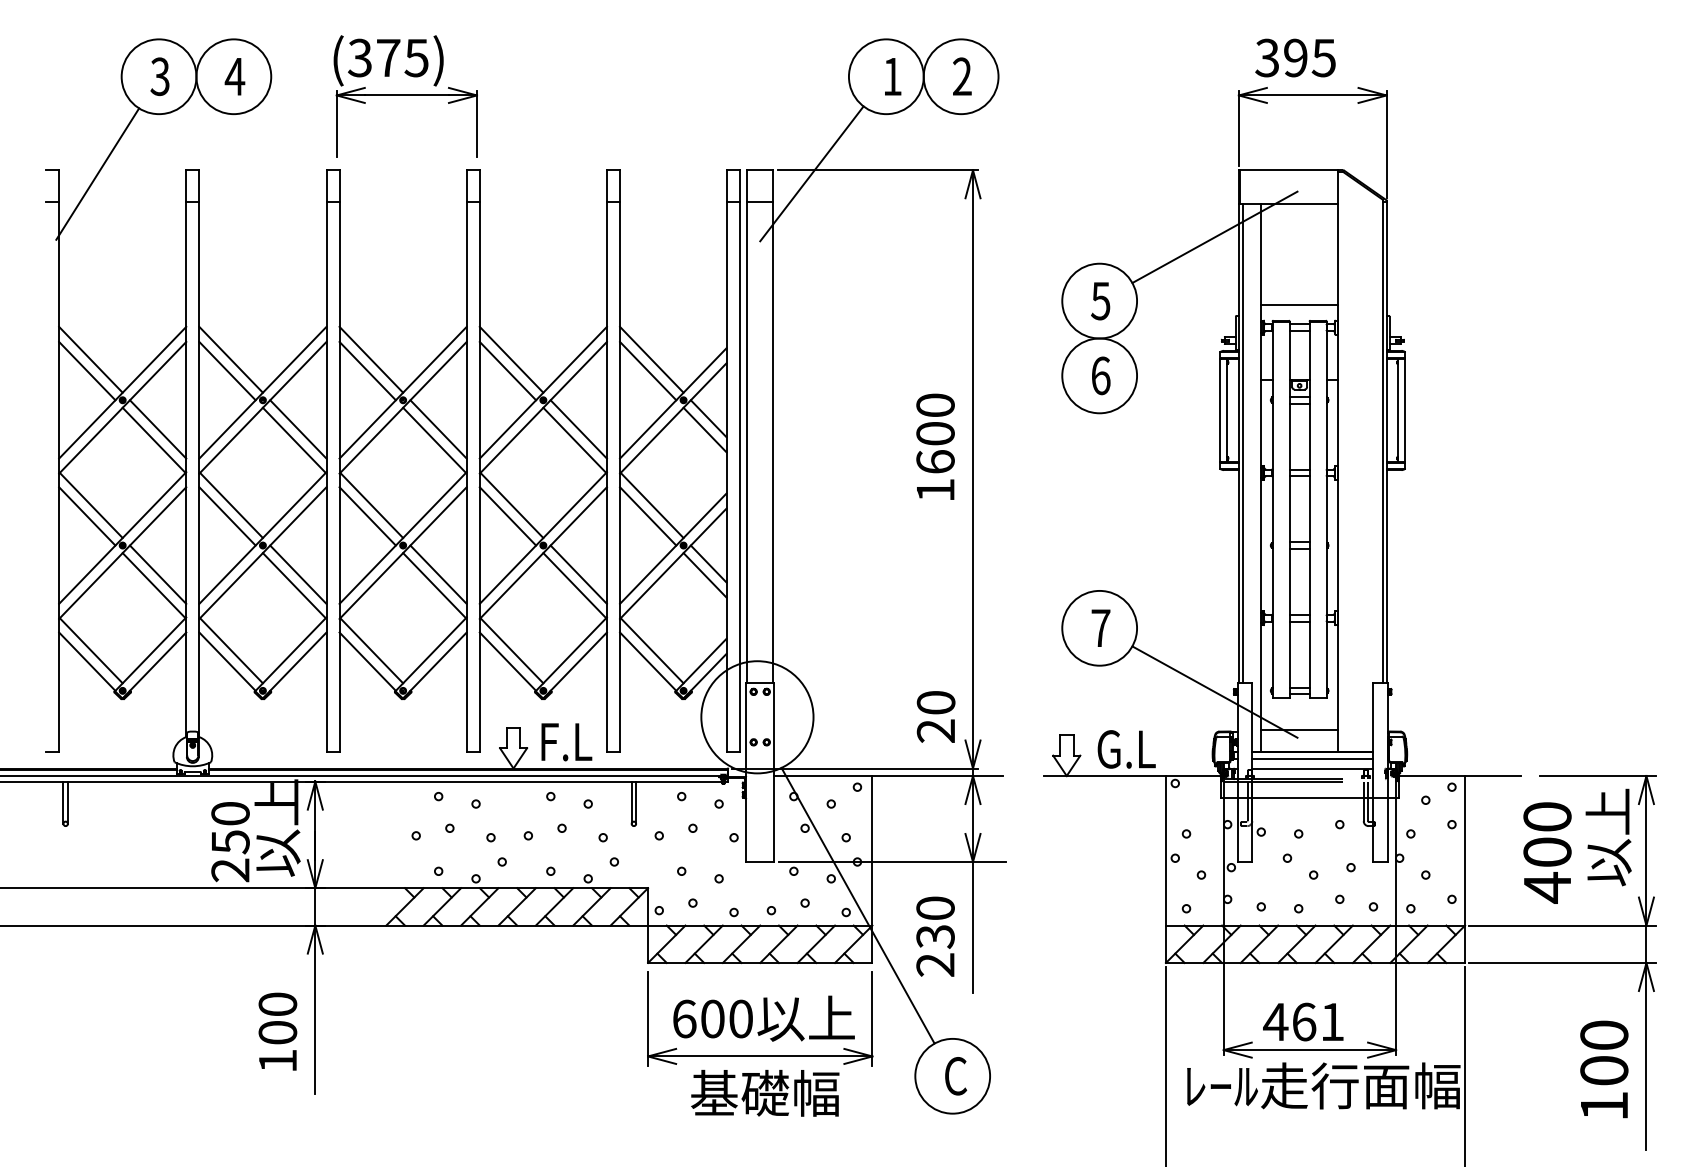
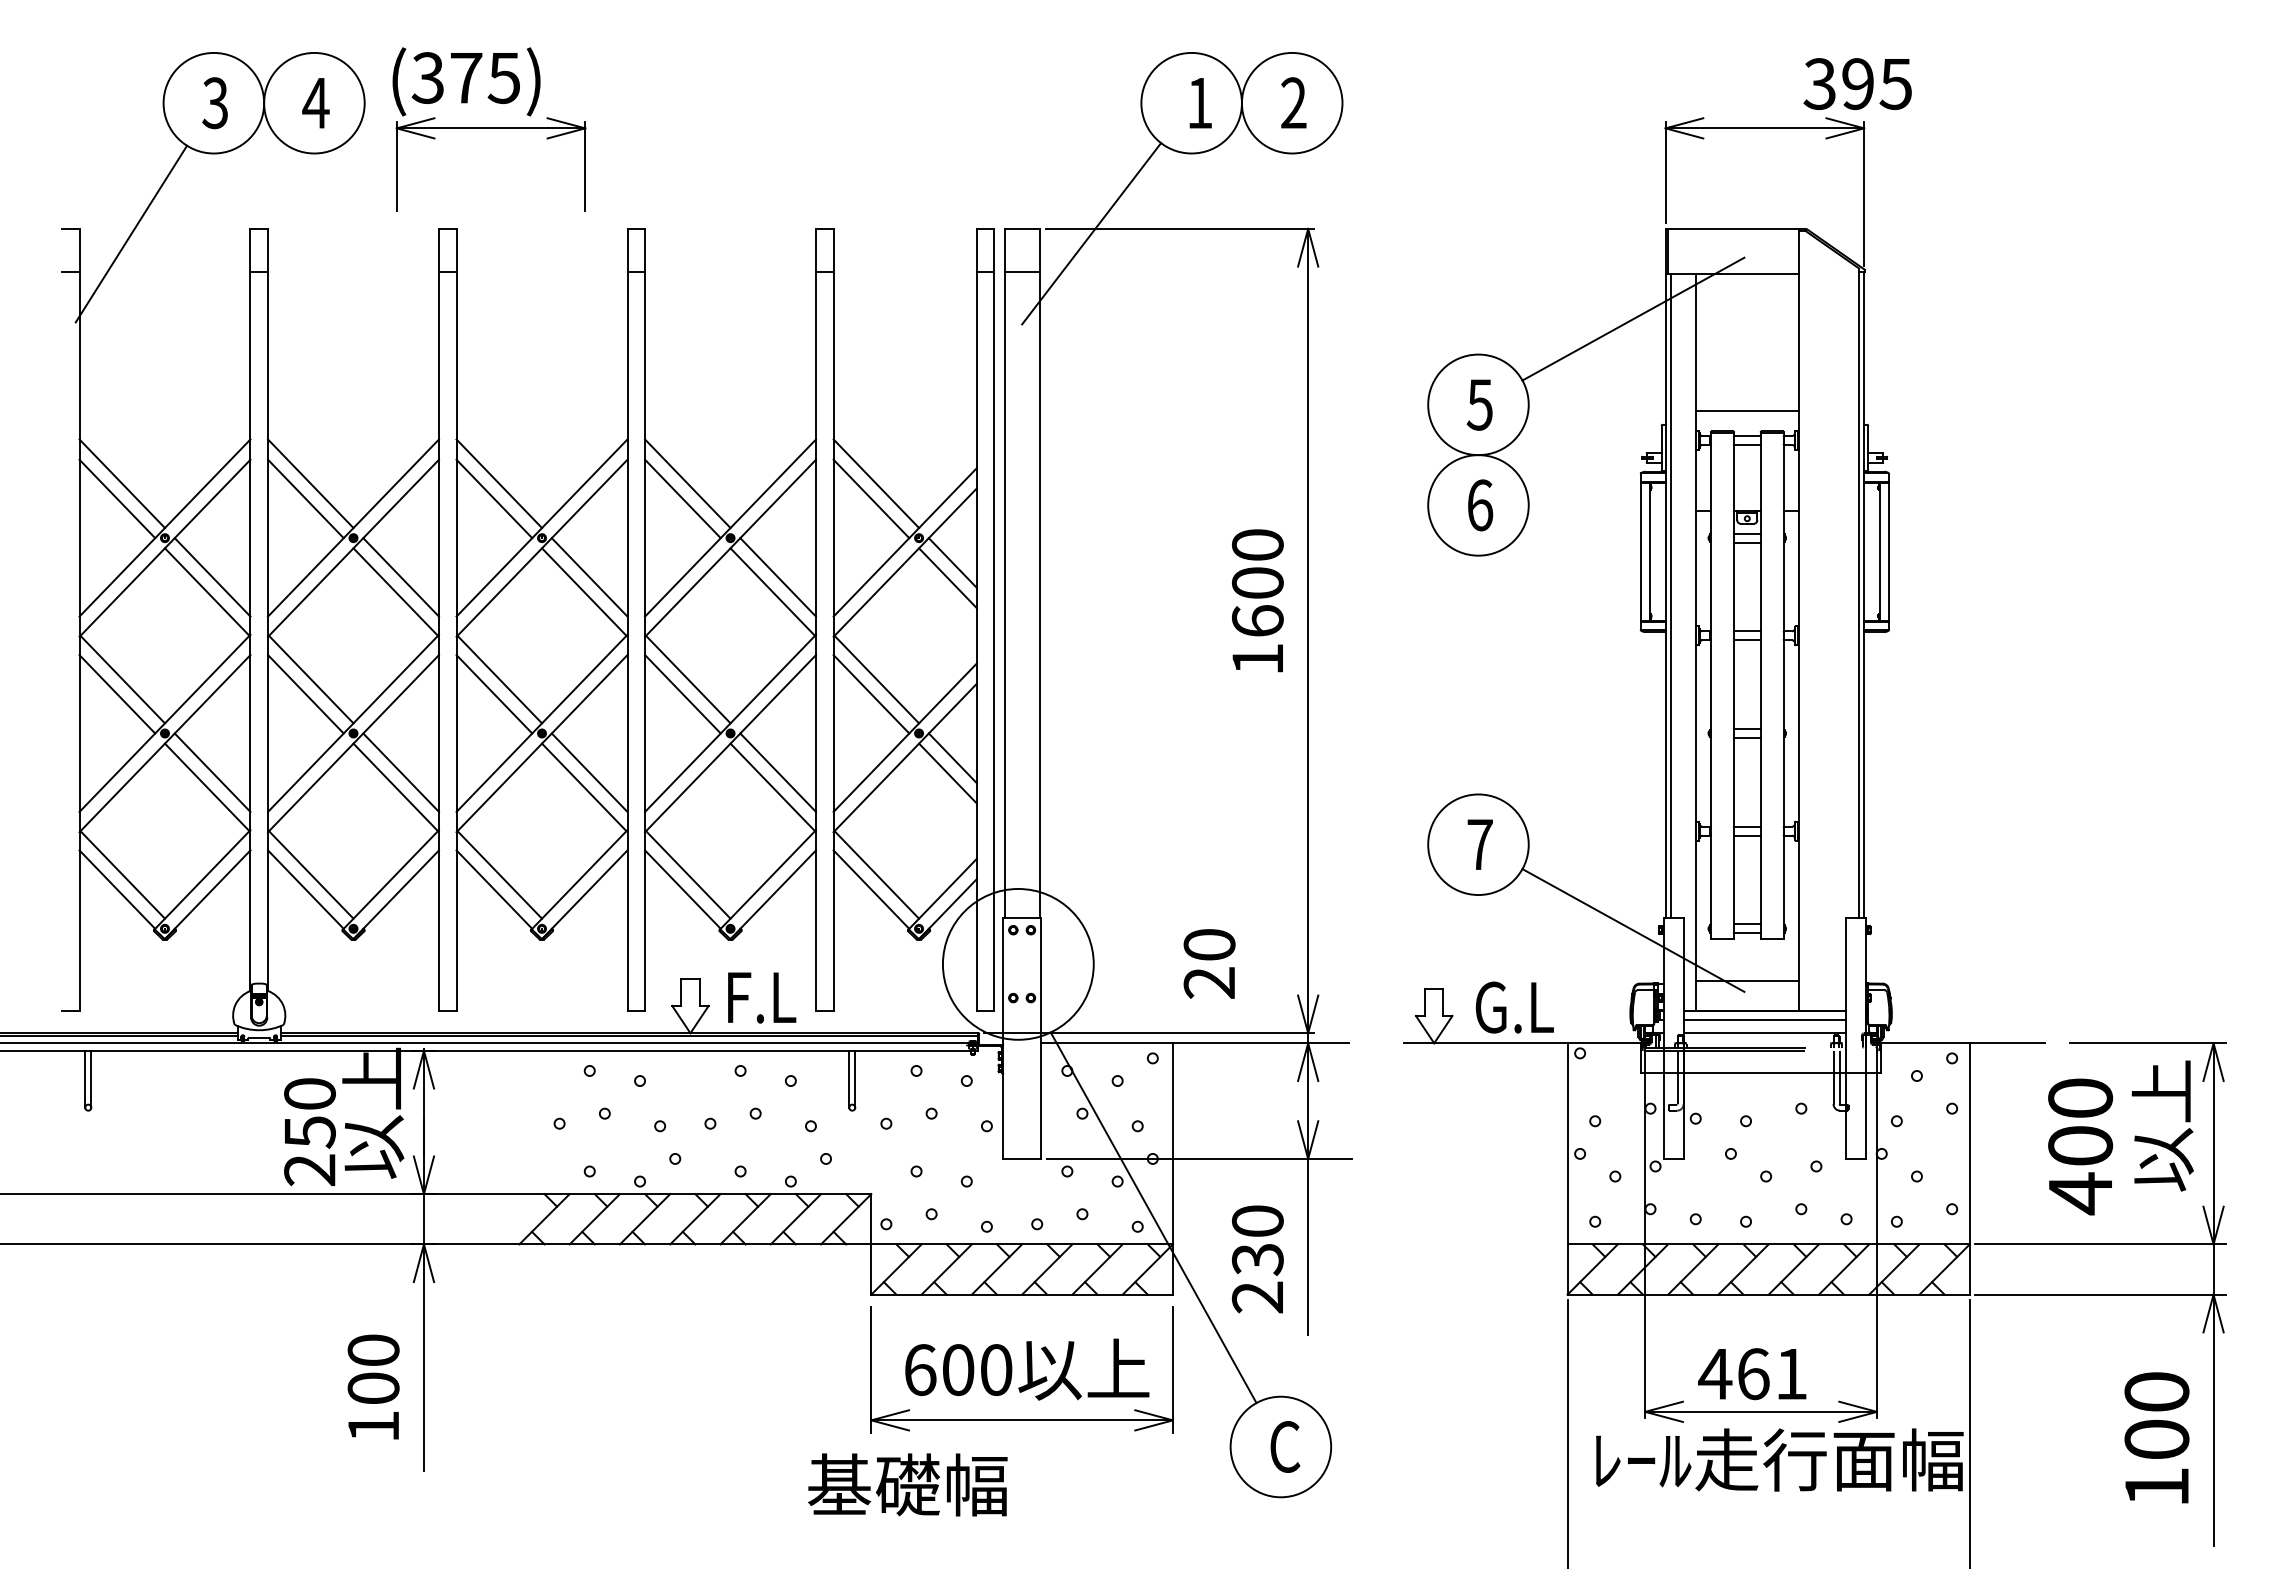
text: (1295, 57) -> (1857, 83), moved
part: (405, 96) -> (489, 129), moved
text: (936, 716) -> (1209, 963), moved
text: (764, 1093) -> (907, 1484), moved

